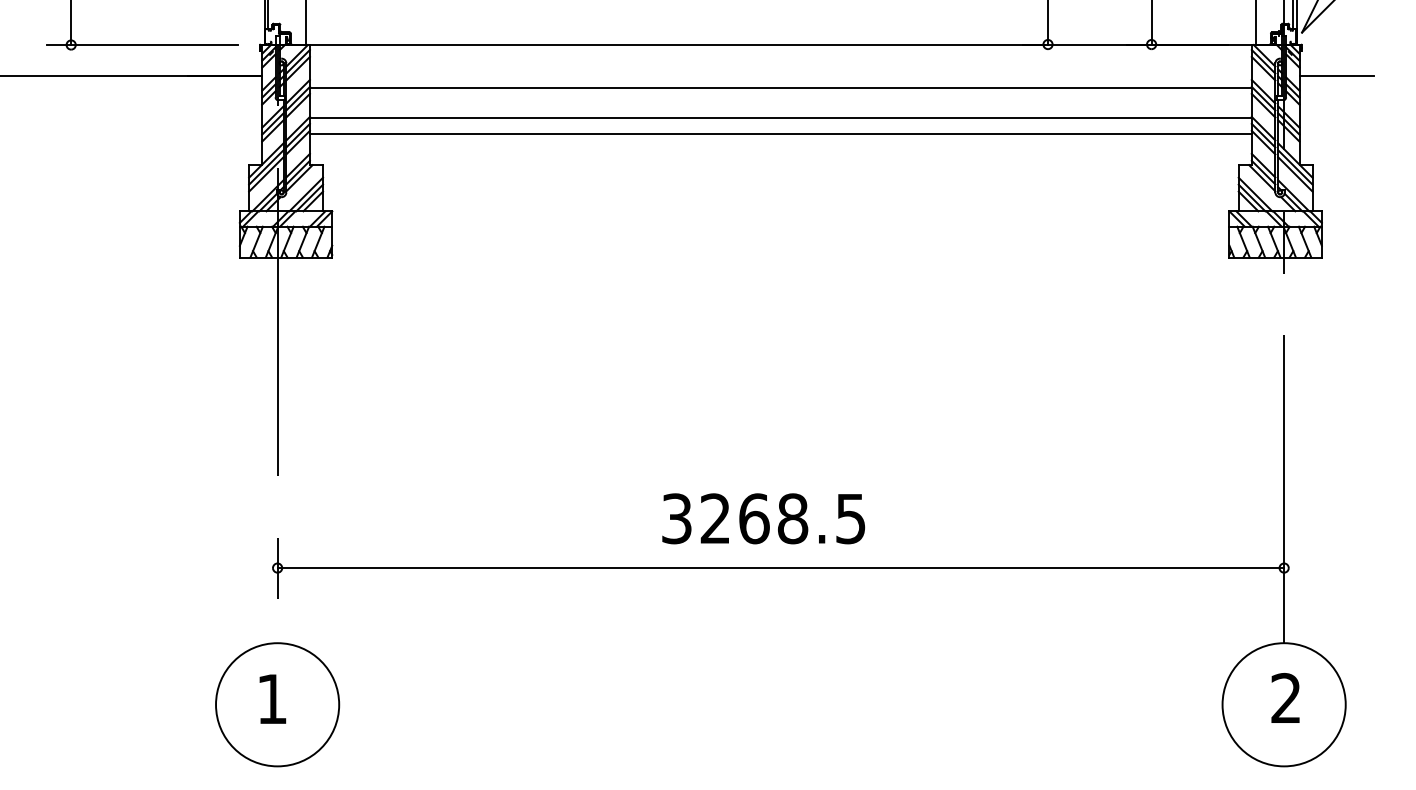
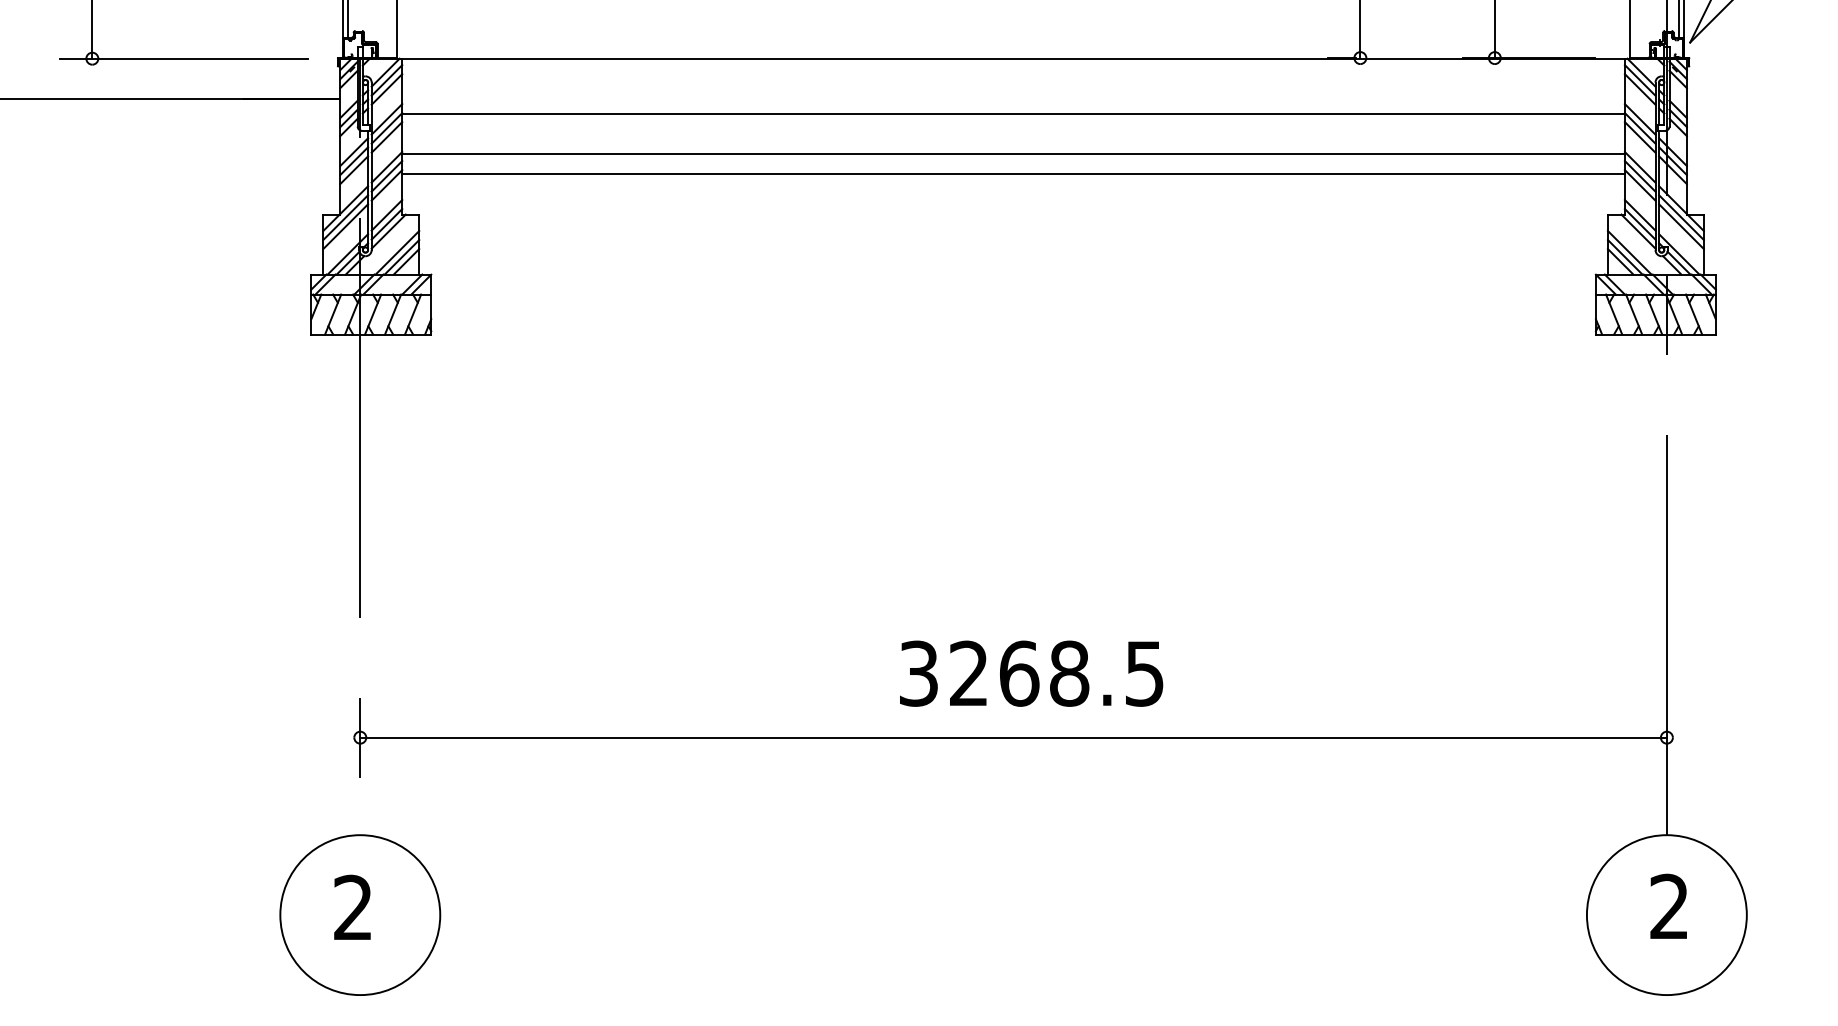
line: (1336, 75) -> (1734, 98), removed
text: (763, 518) -> (1031, 673), moved
text: (271, 698) -> (352, 906), 1 -> 2

